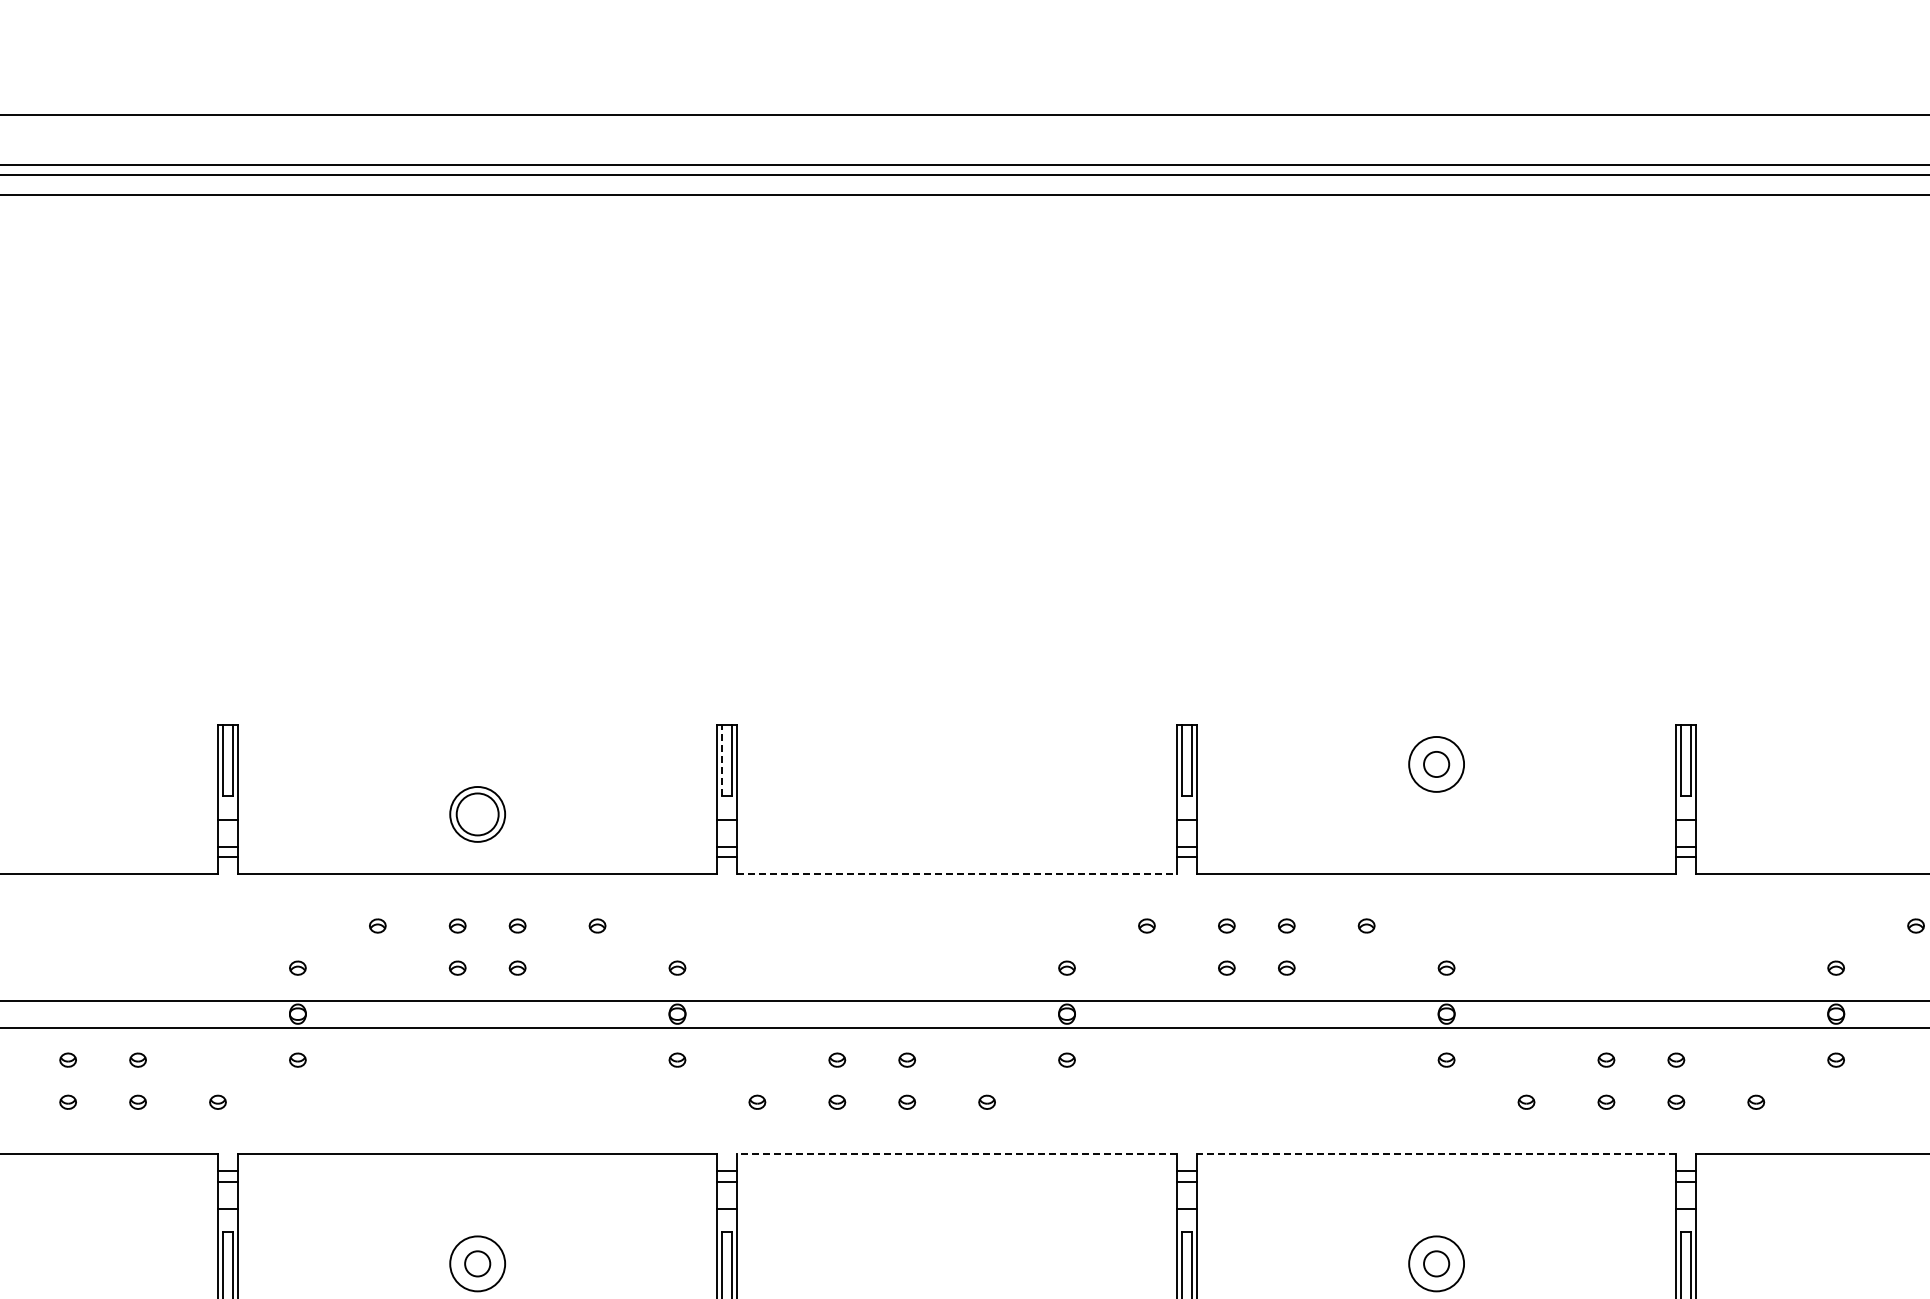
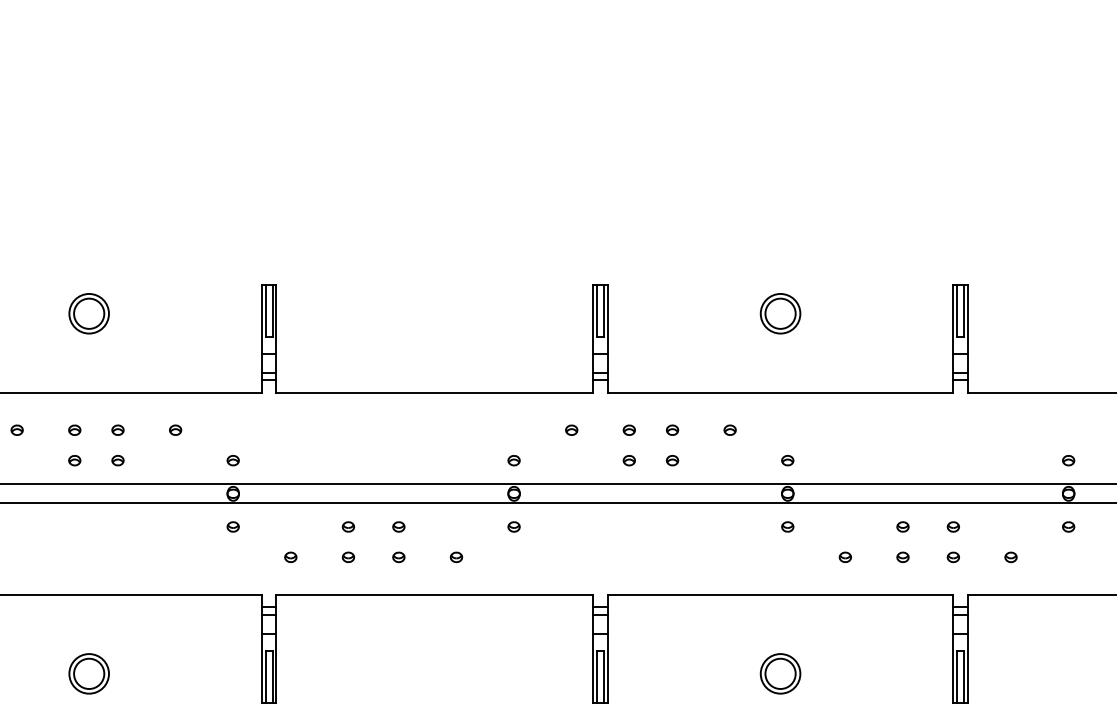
line: (722, 760) -> (265, 310), dashed -> solid
circle: (1436, 764) -> (780, 313), size x1.67
part: (477, 814) -> (89, 313), moved
line: (957, 874) -> (435, 393), dashed -> solid
line: (957, 1154) -> (435, 595), dashed -> solid
line: (1436, 1154) -> (780, 595), dashed -> solid
circle: (477, 1263) -> (89, 673), size x1.67
circle: (1436, 1263) -> (780, 673), size x1.67

